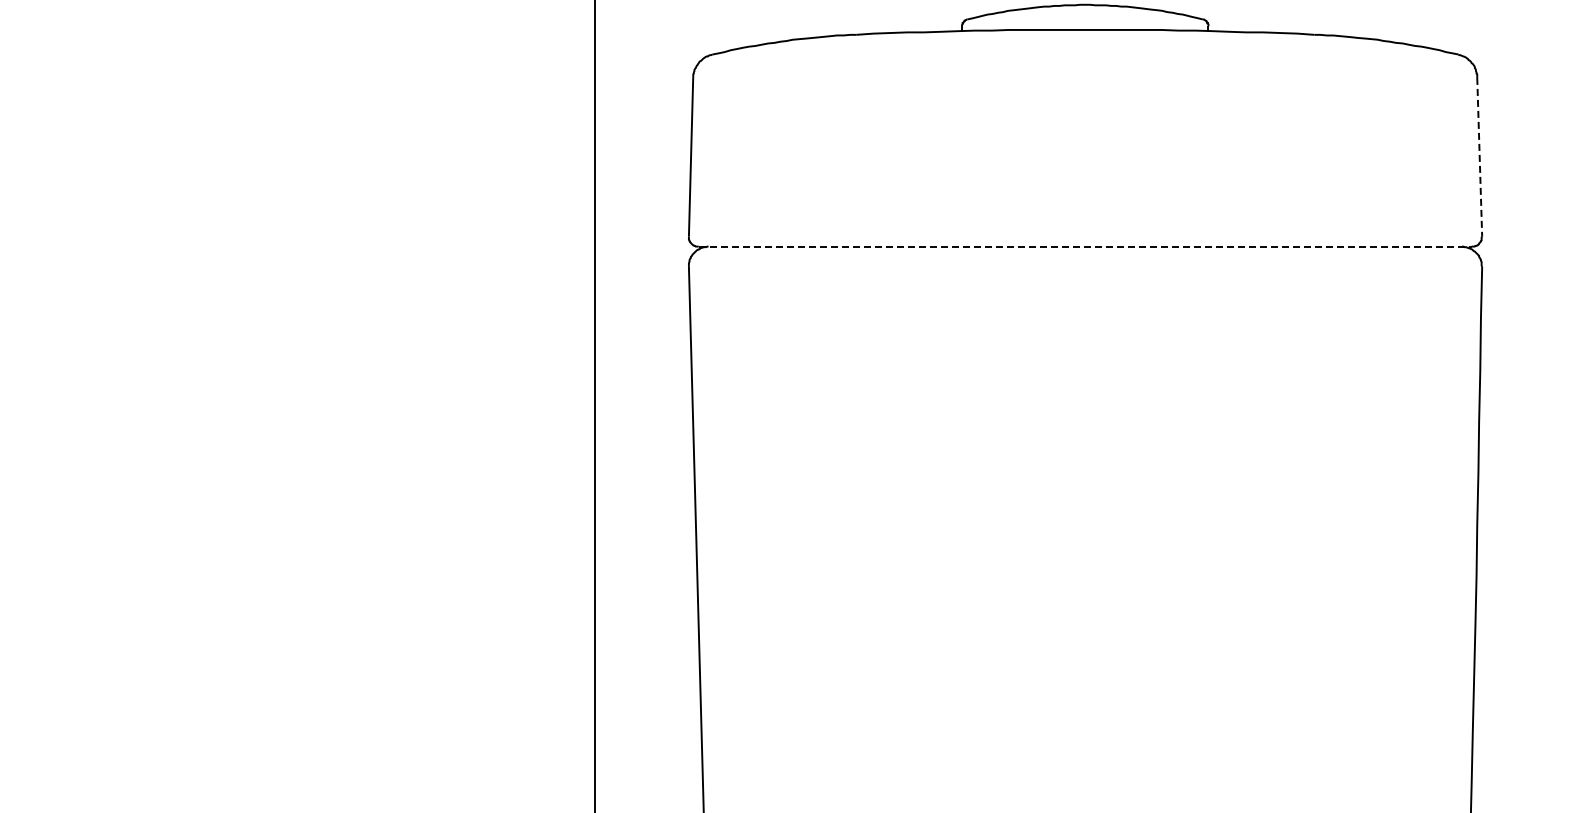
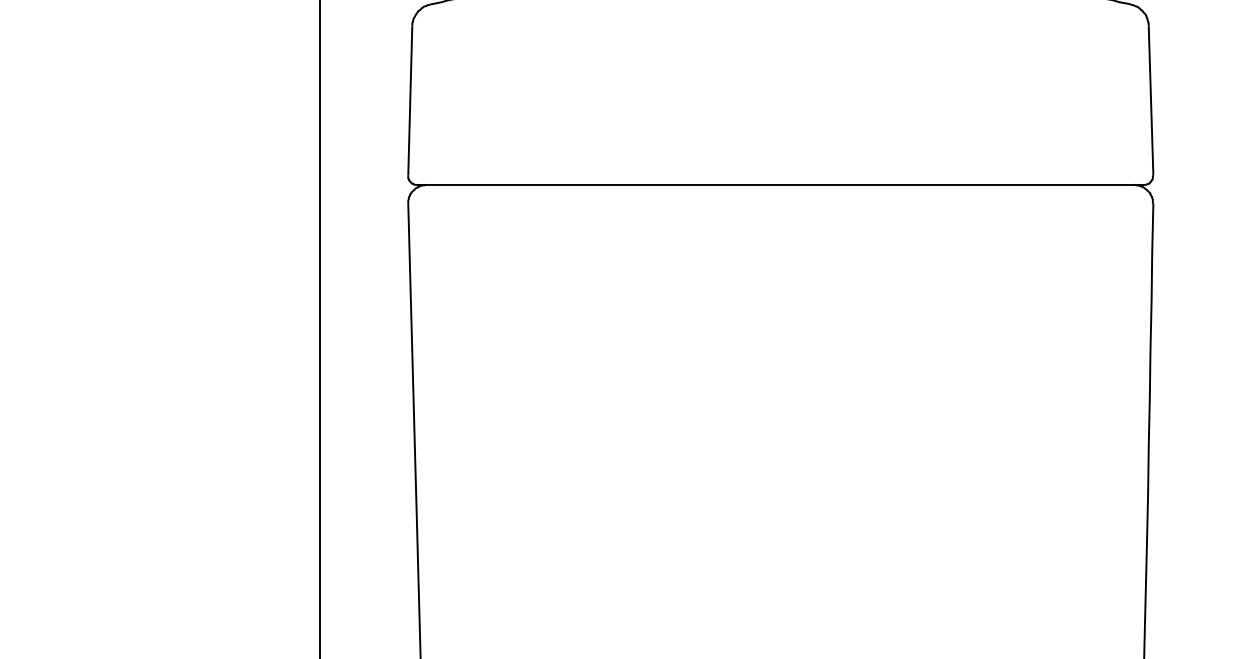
line: (1479, 157) -> (1150, 101), dashed -> solid
line: (1085, 246) -> (780, 184), dashed -> solid

